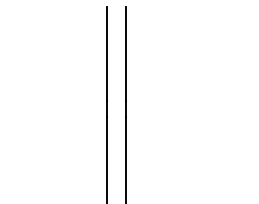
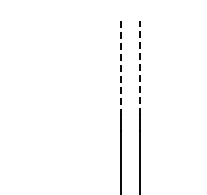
line: (125, 53) -> (140, 67), solid -> dashed
line: (106, 54) -> (121, 68), solid -> dashed

